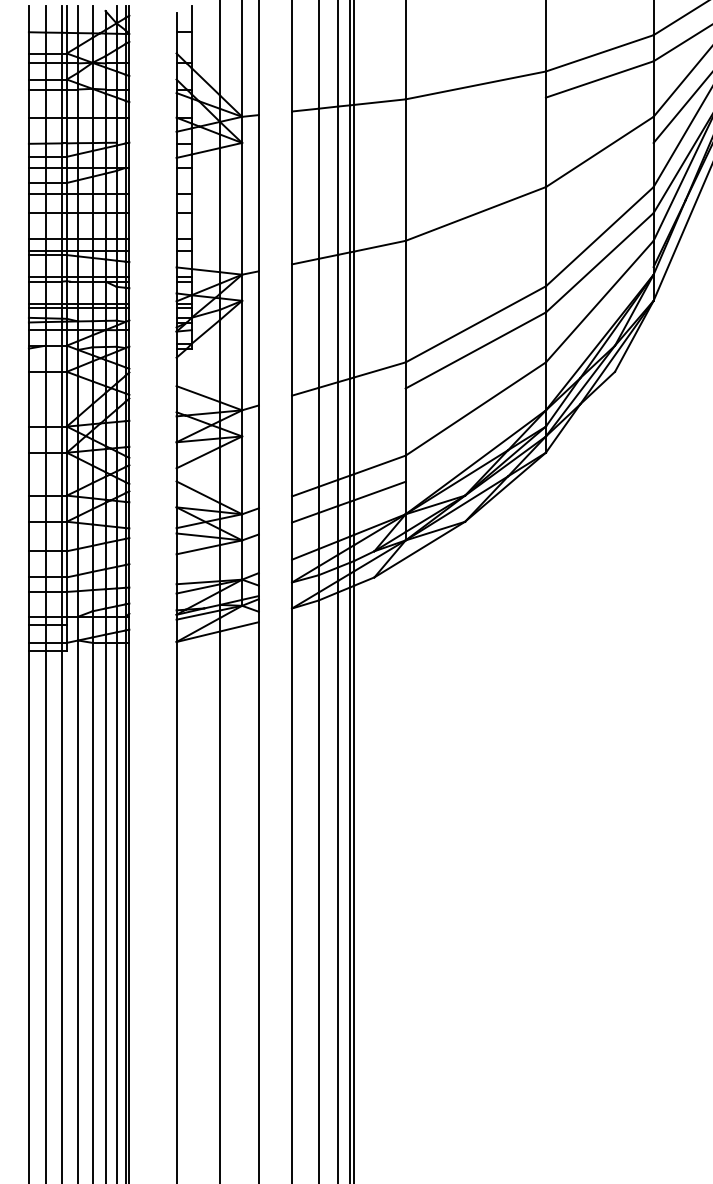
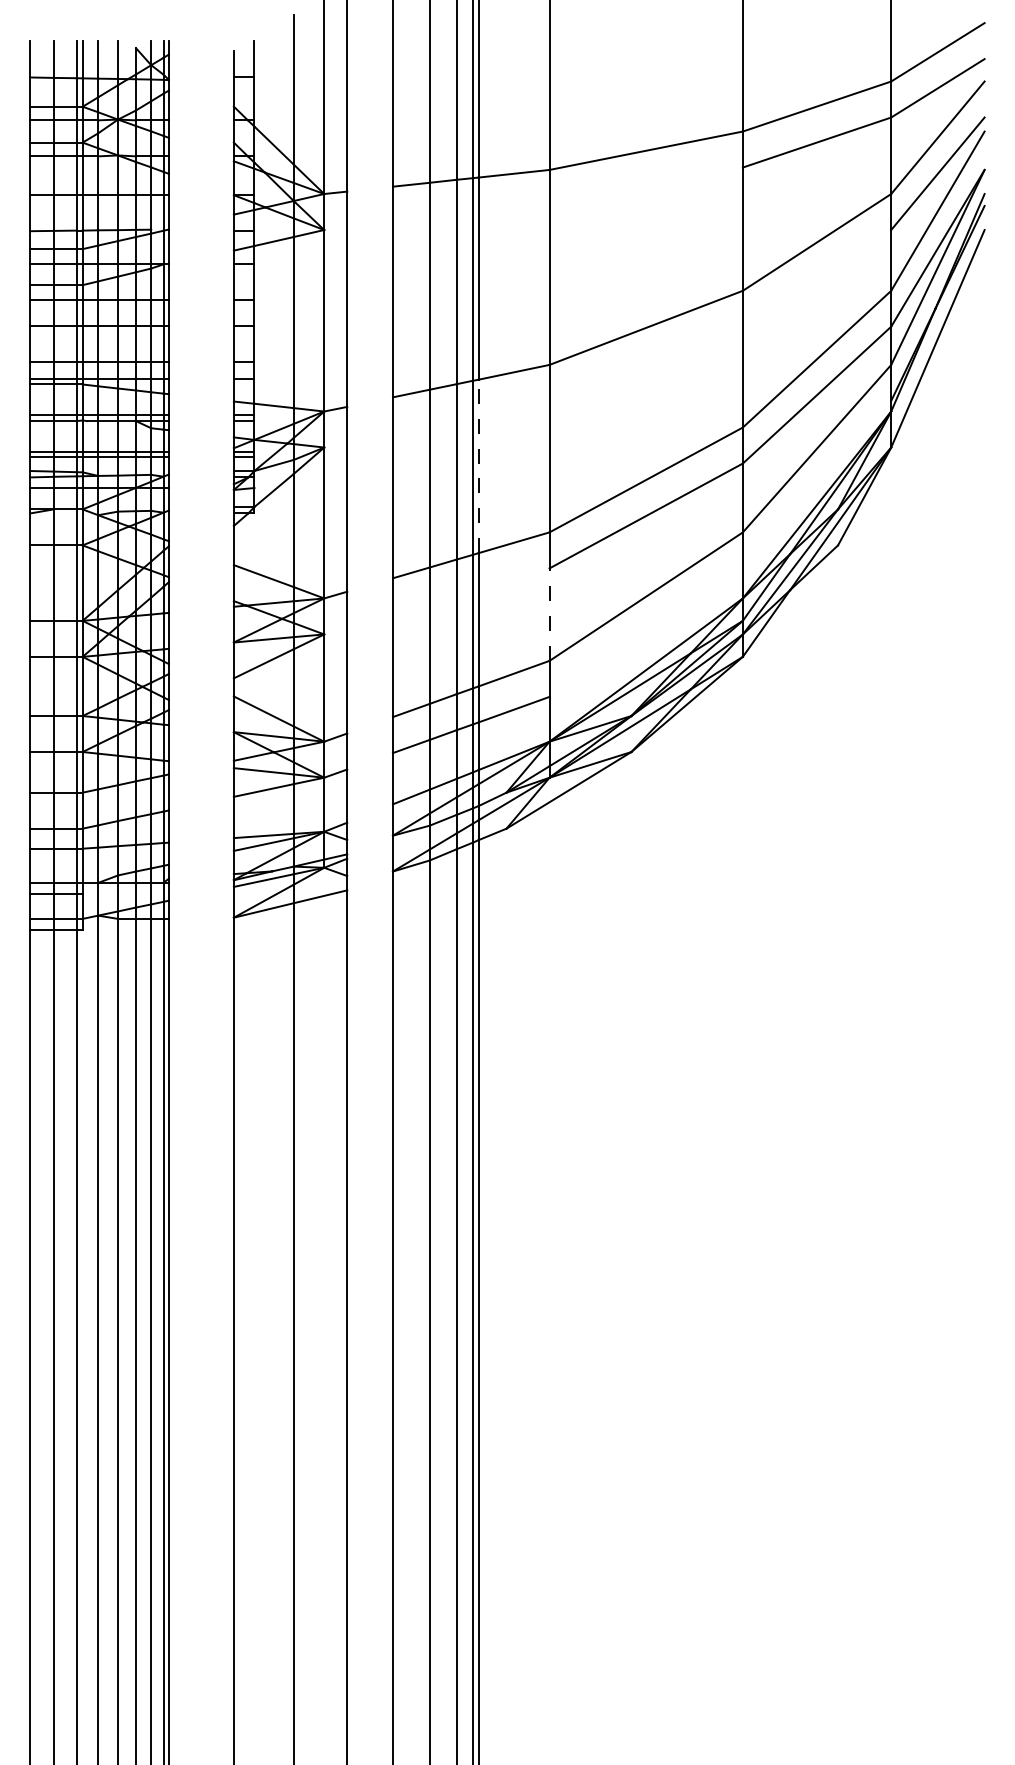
line: (354, 314) -> (478, 466), solid -> dashed
line: (405, 421) -> (549, 614), solid -> dashed

